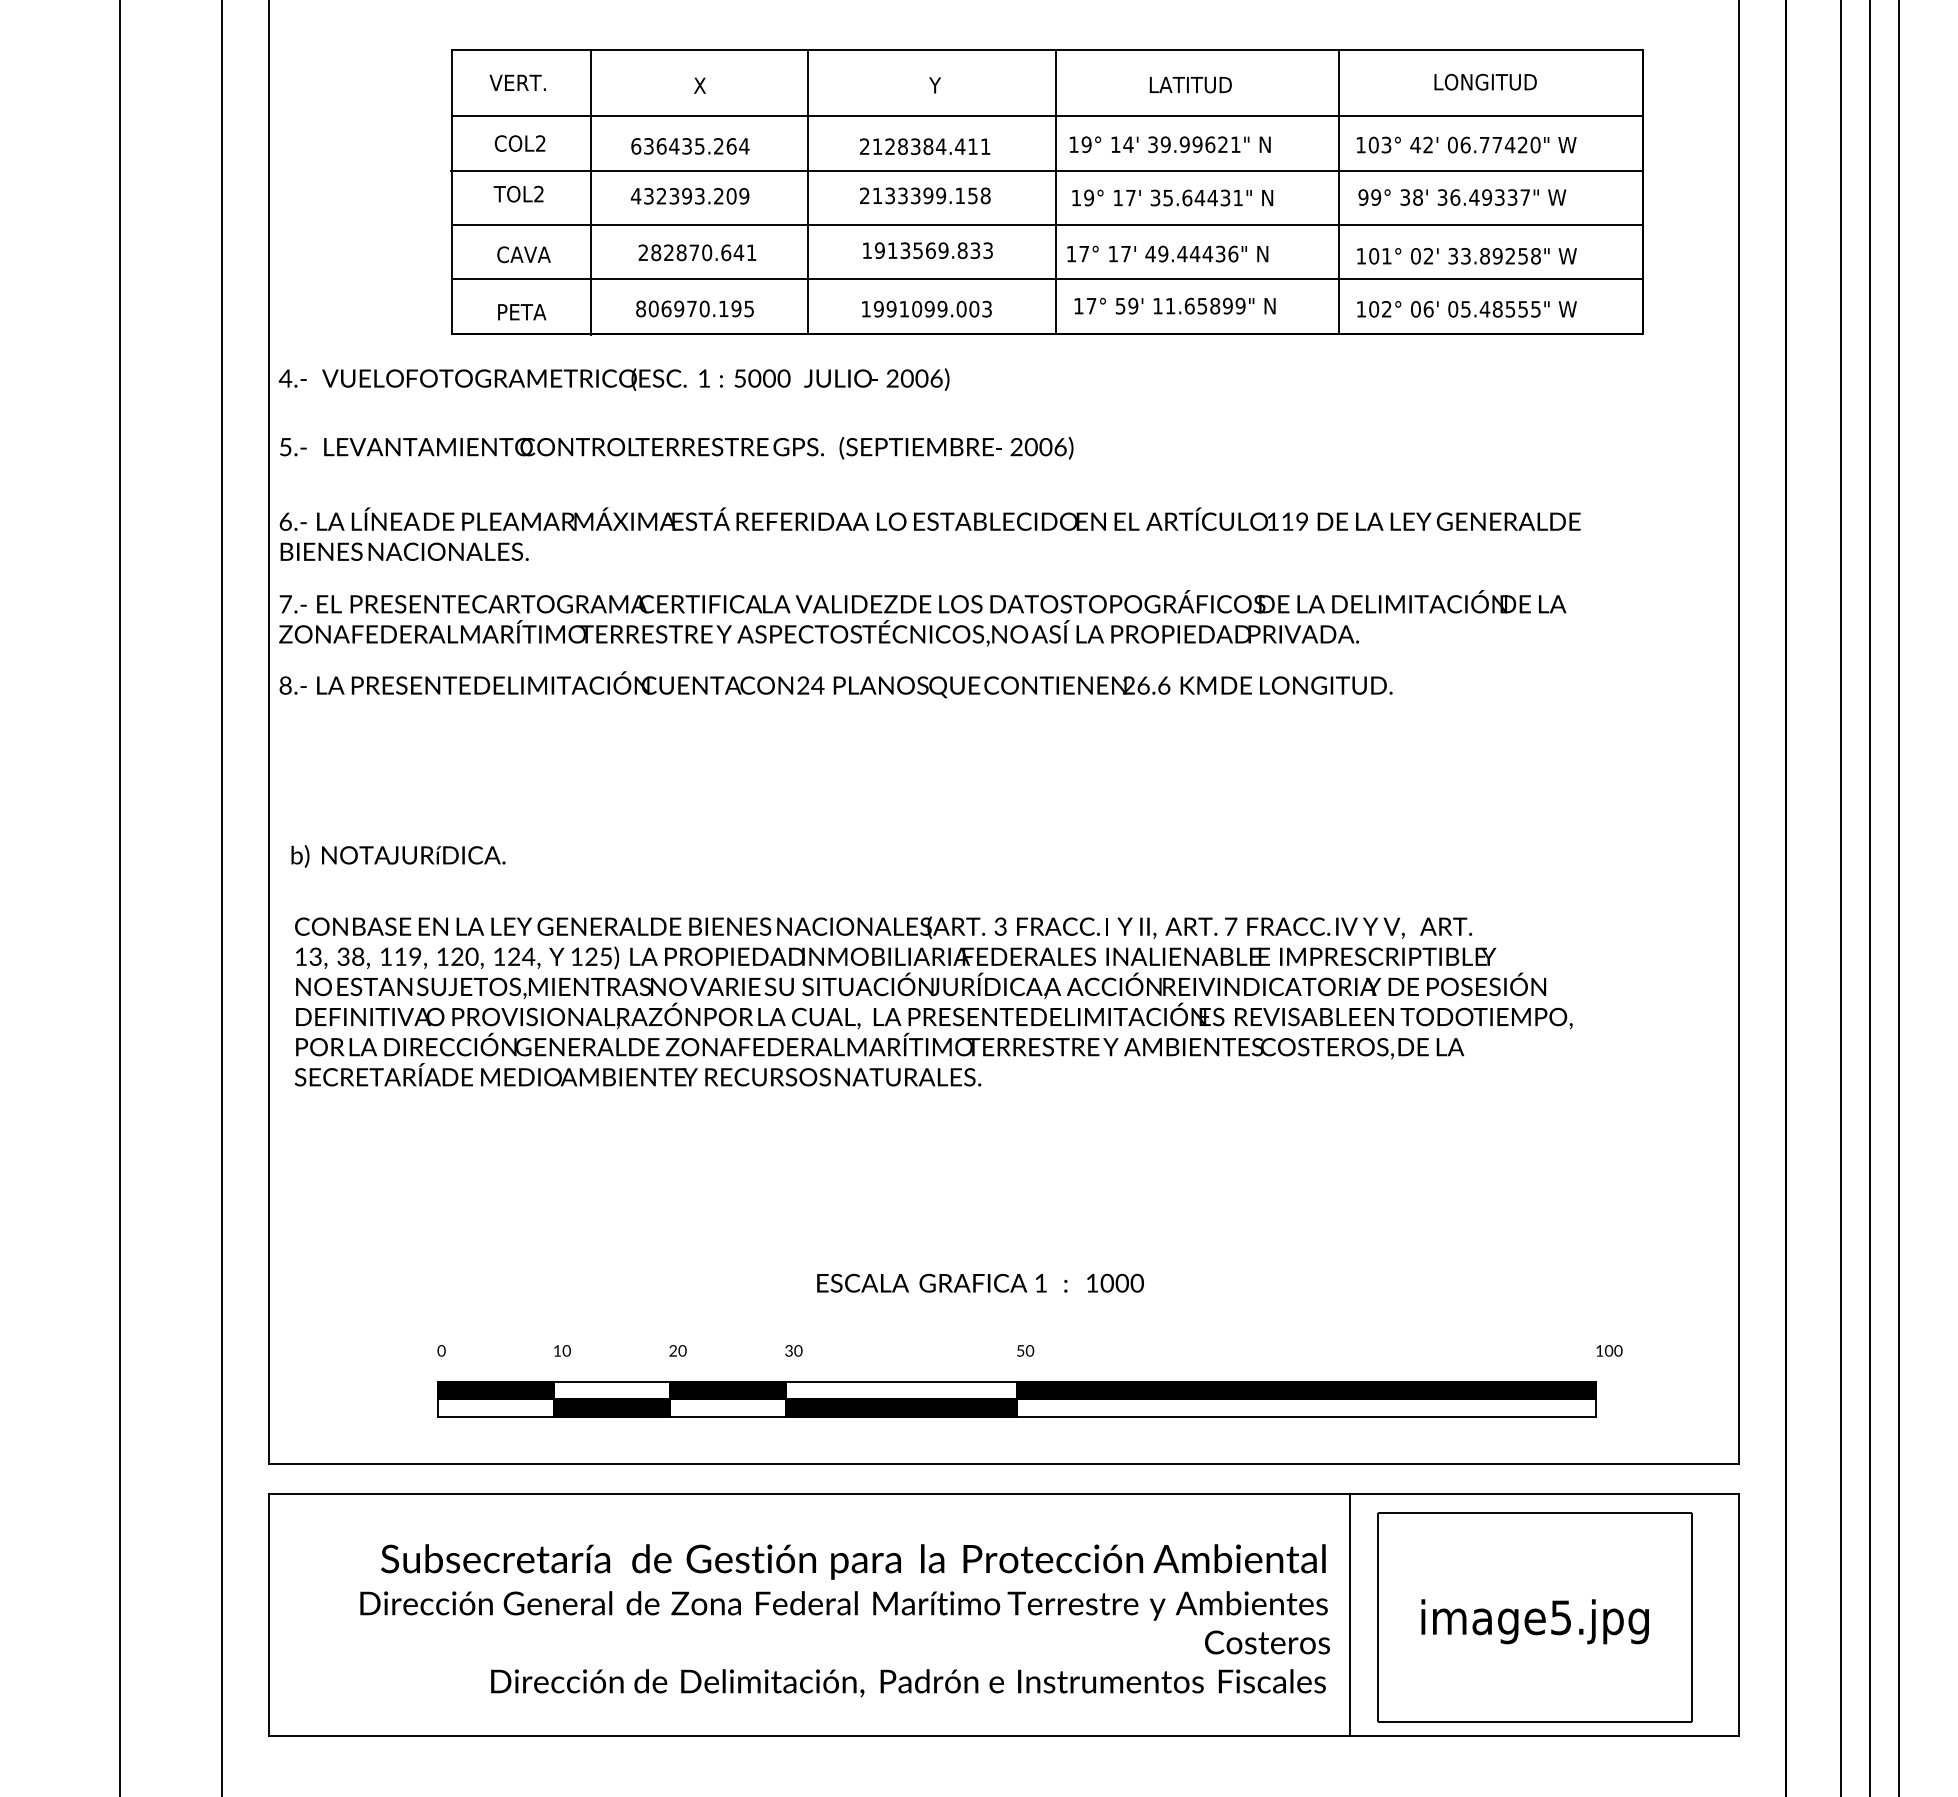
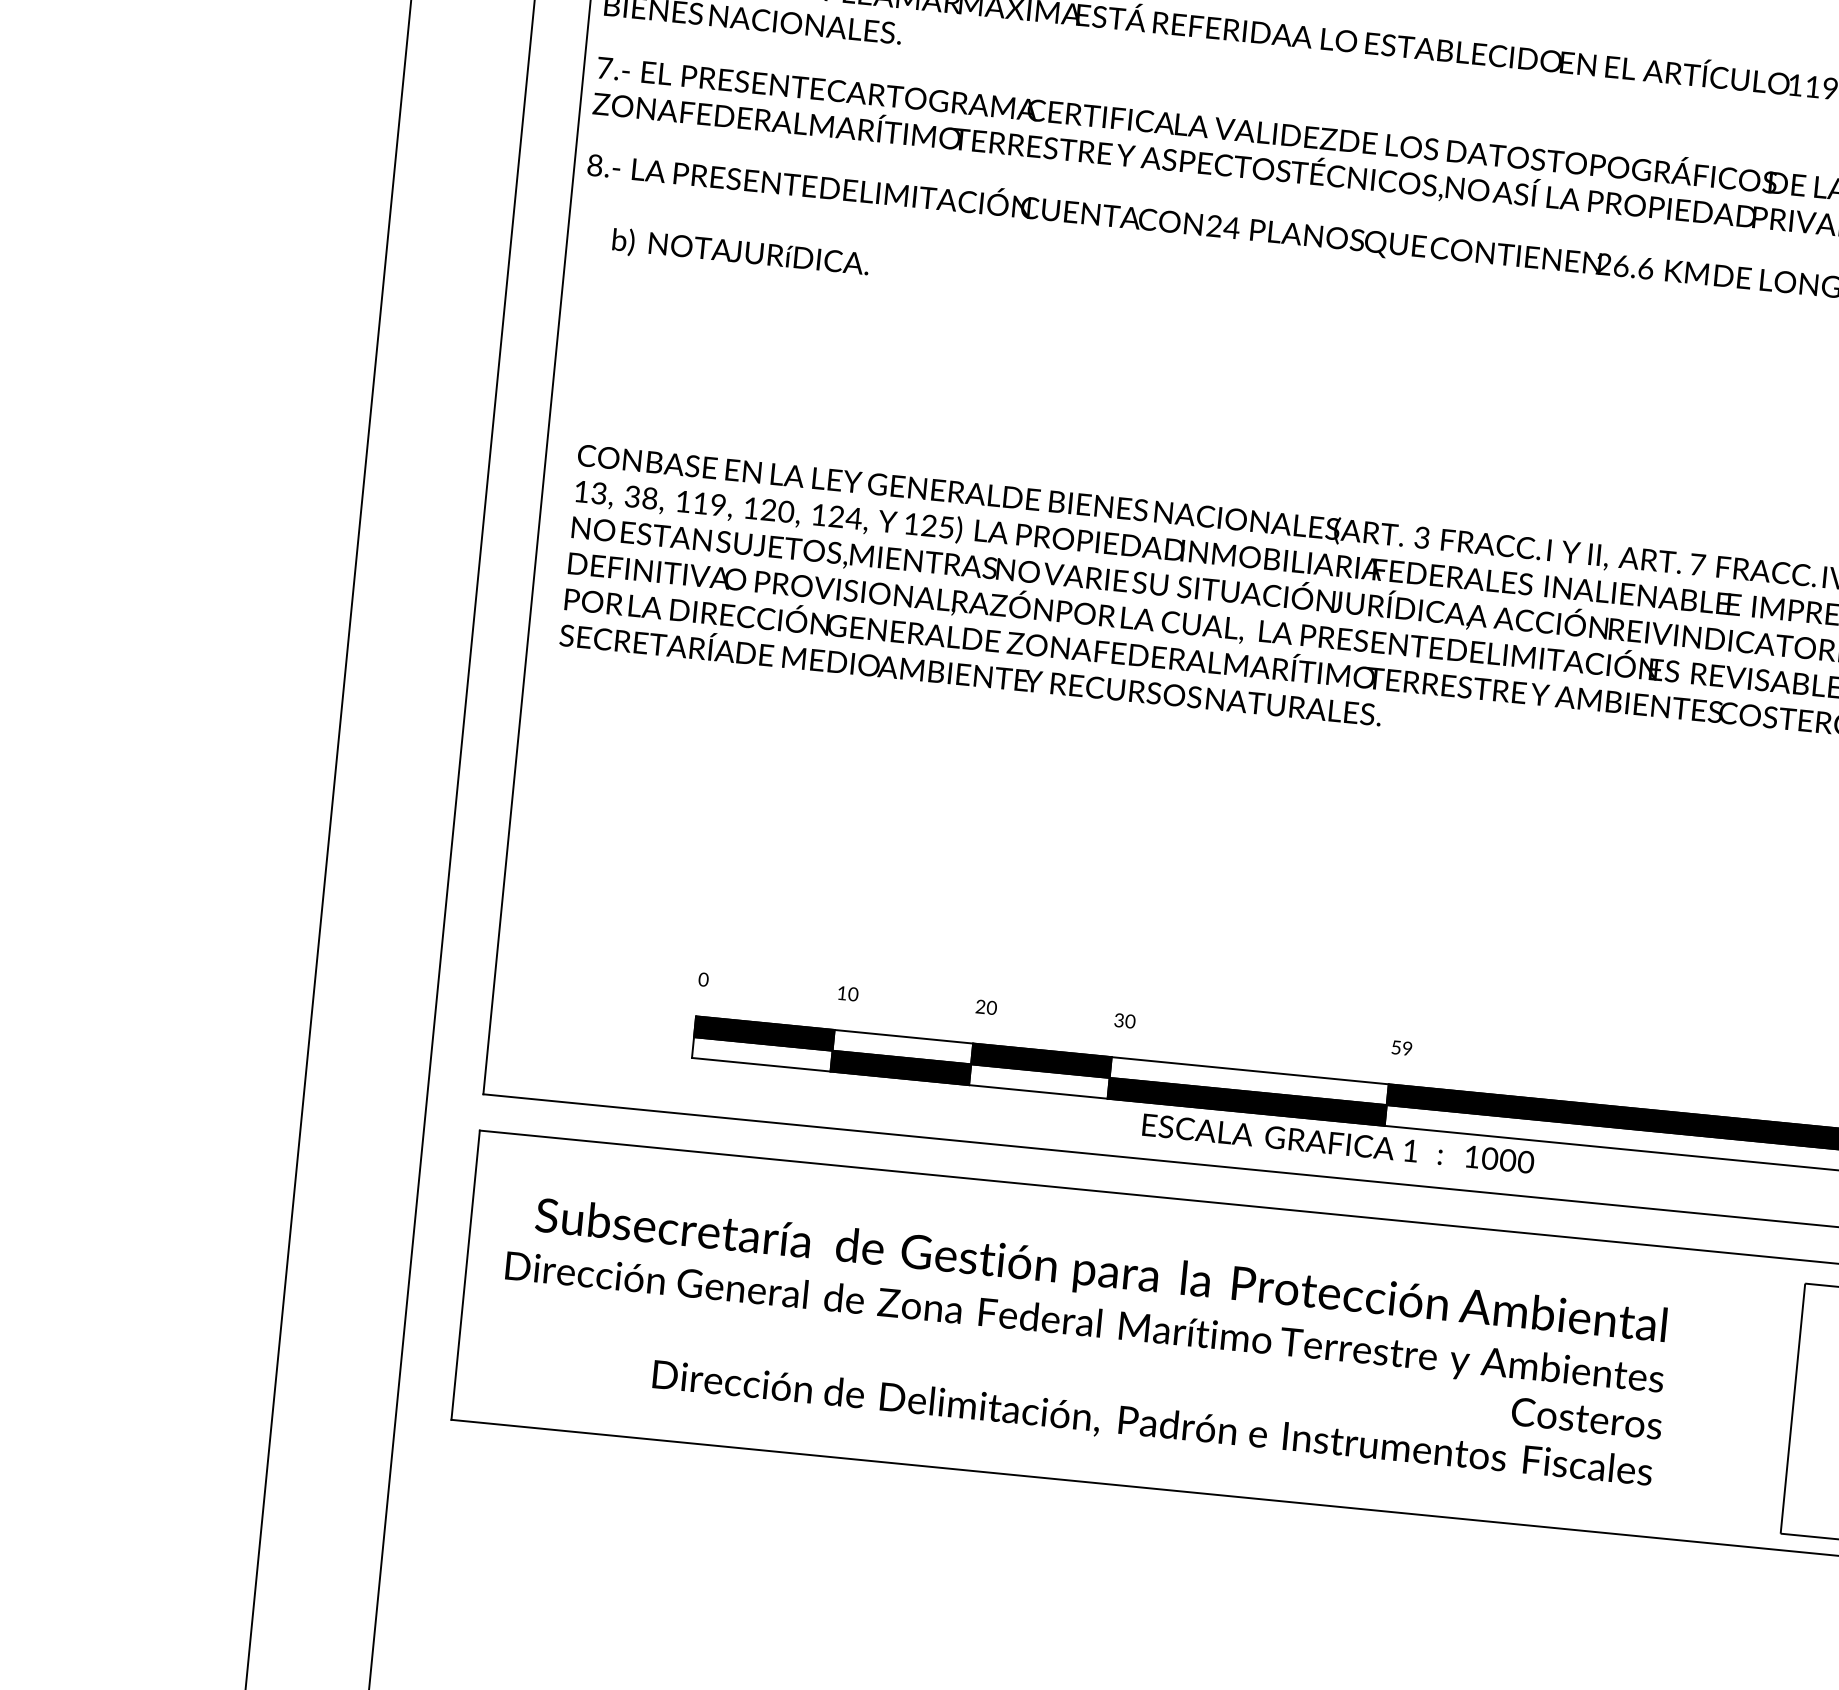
text: (398, 856) -> (740, 253), moved
text: (980, 1282) -> (1338, 1142), moved
text: (1029, 1352) -> (1406, 1050), 50 -> 59
line: (1350, 1614) -> (1759, 1401), removed
text: (844, 1620) -> (1083, 1342), moved

